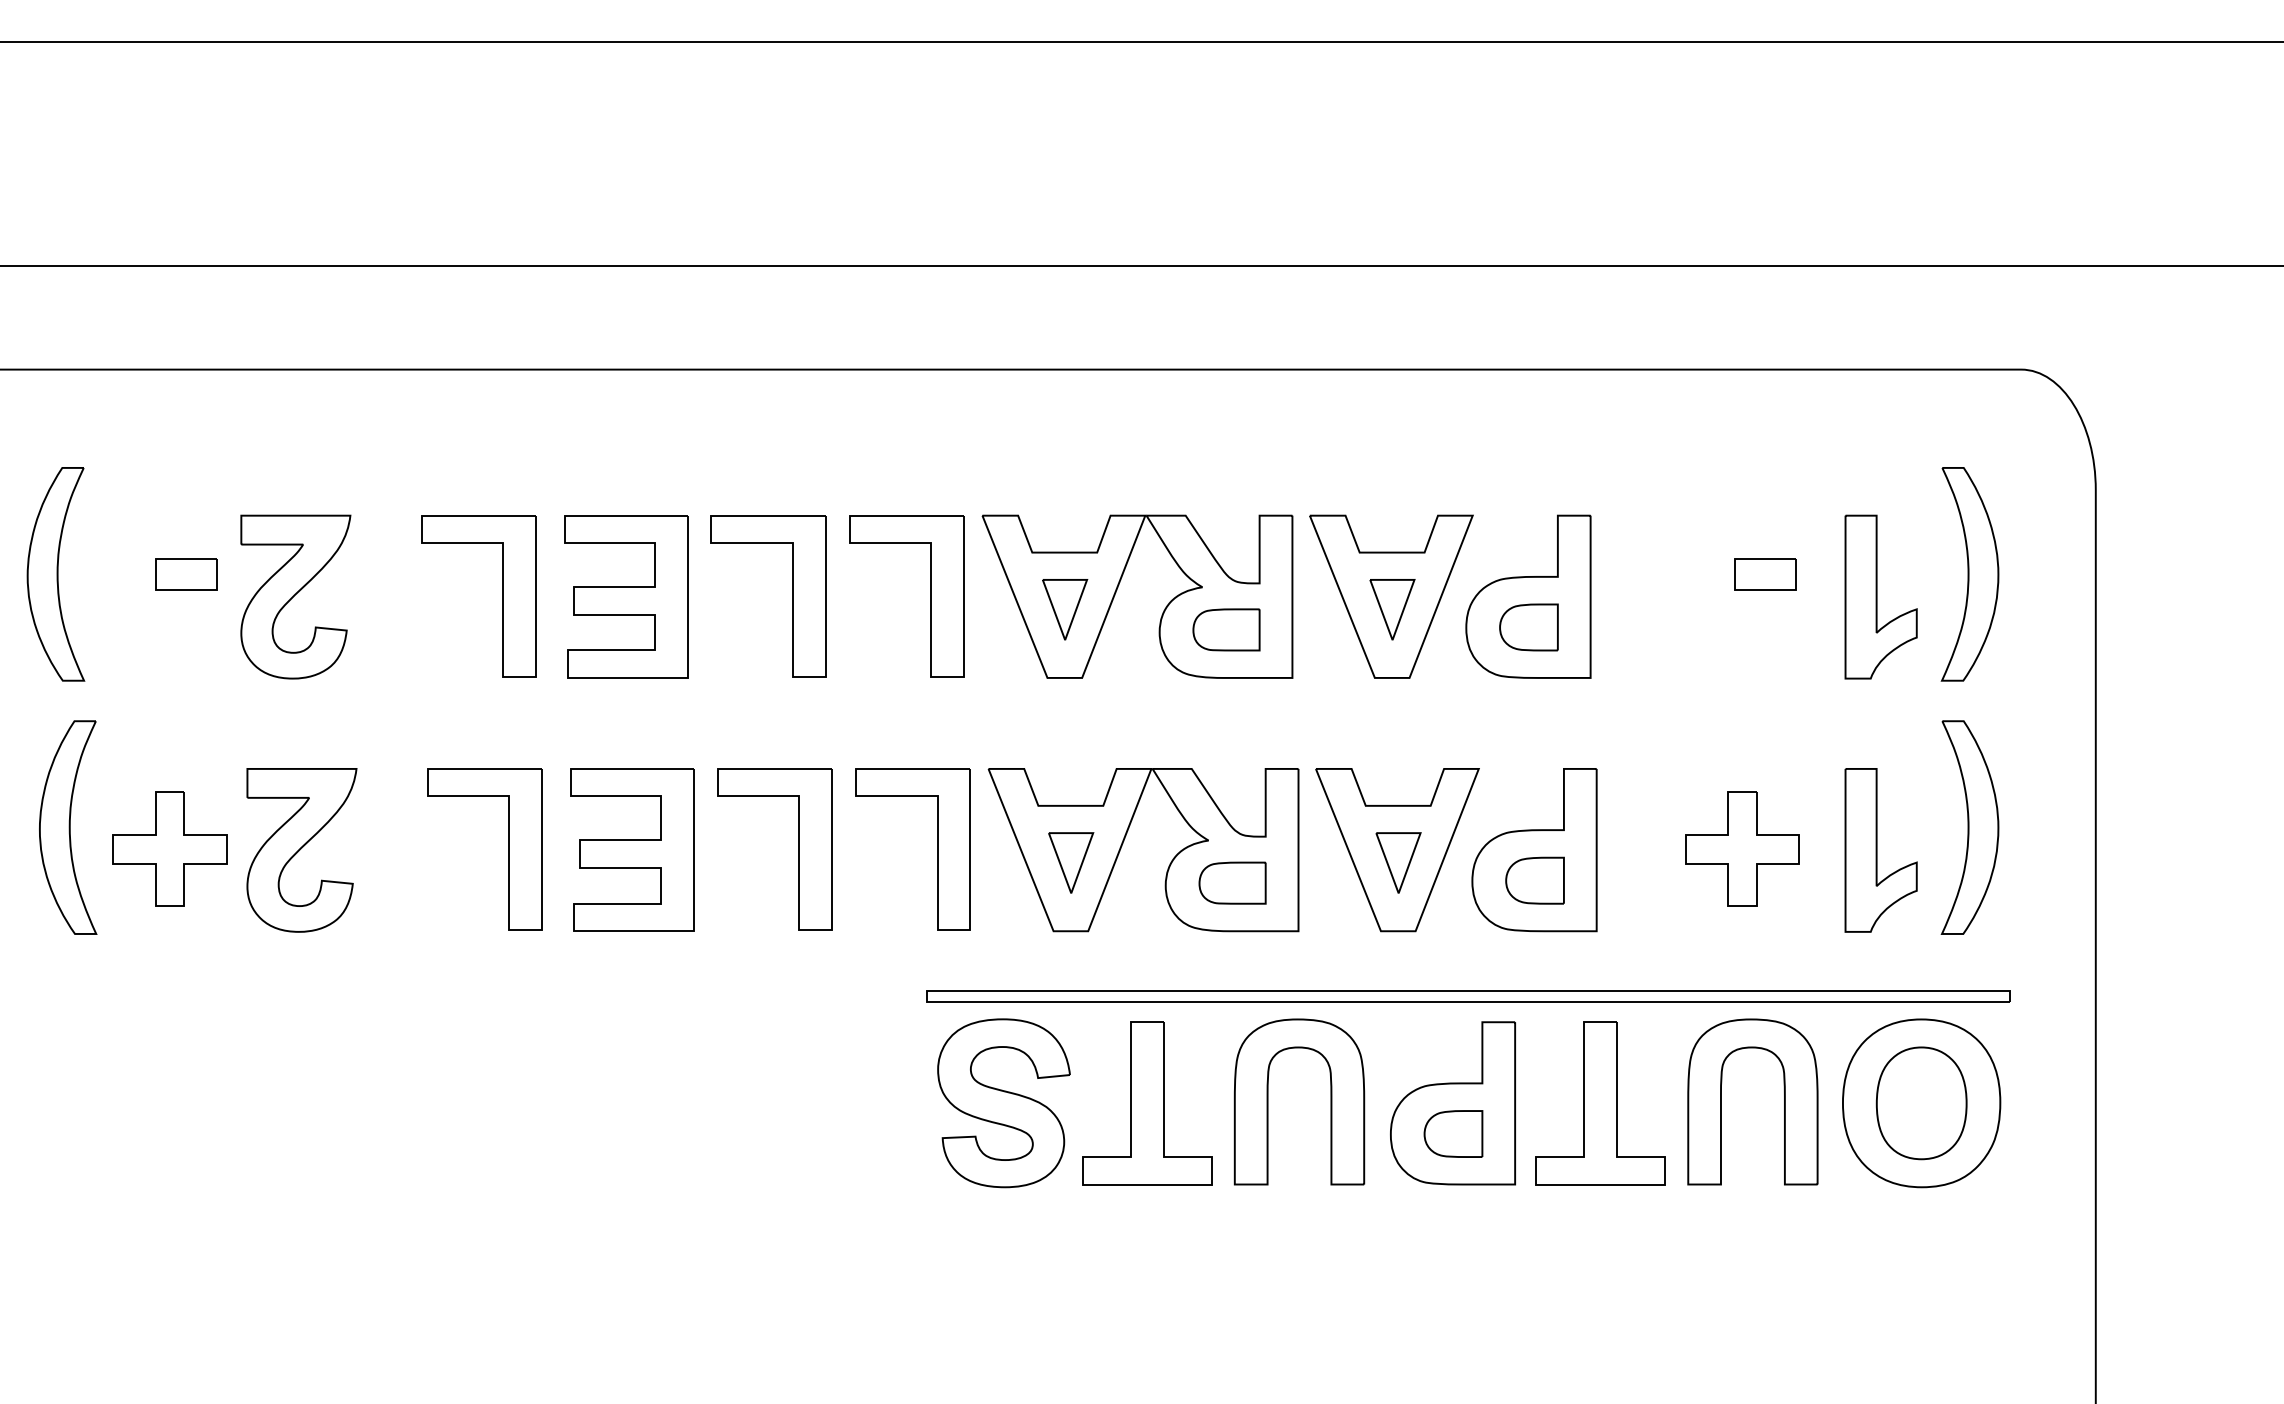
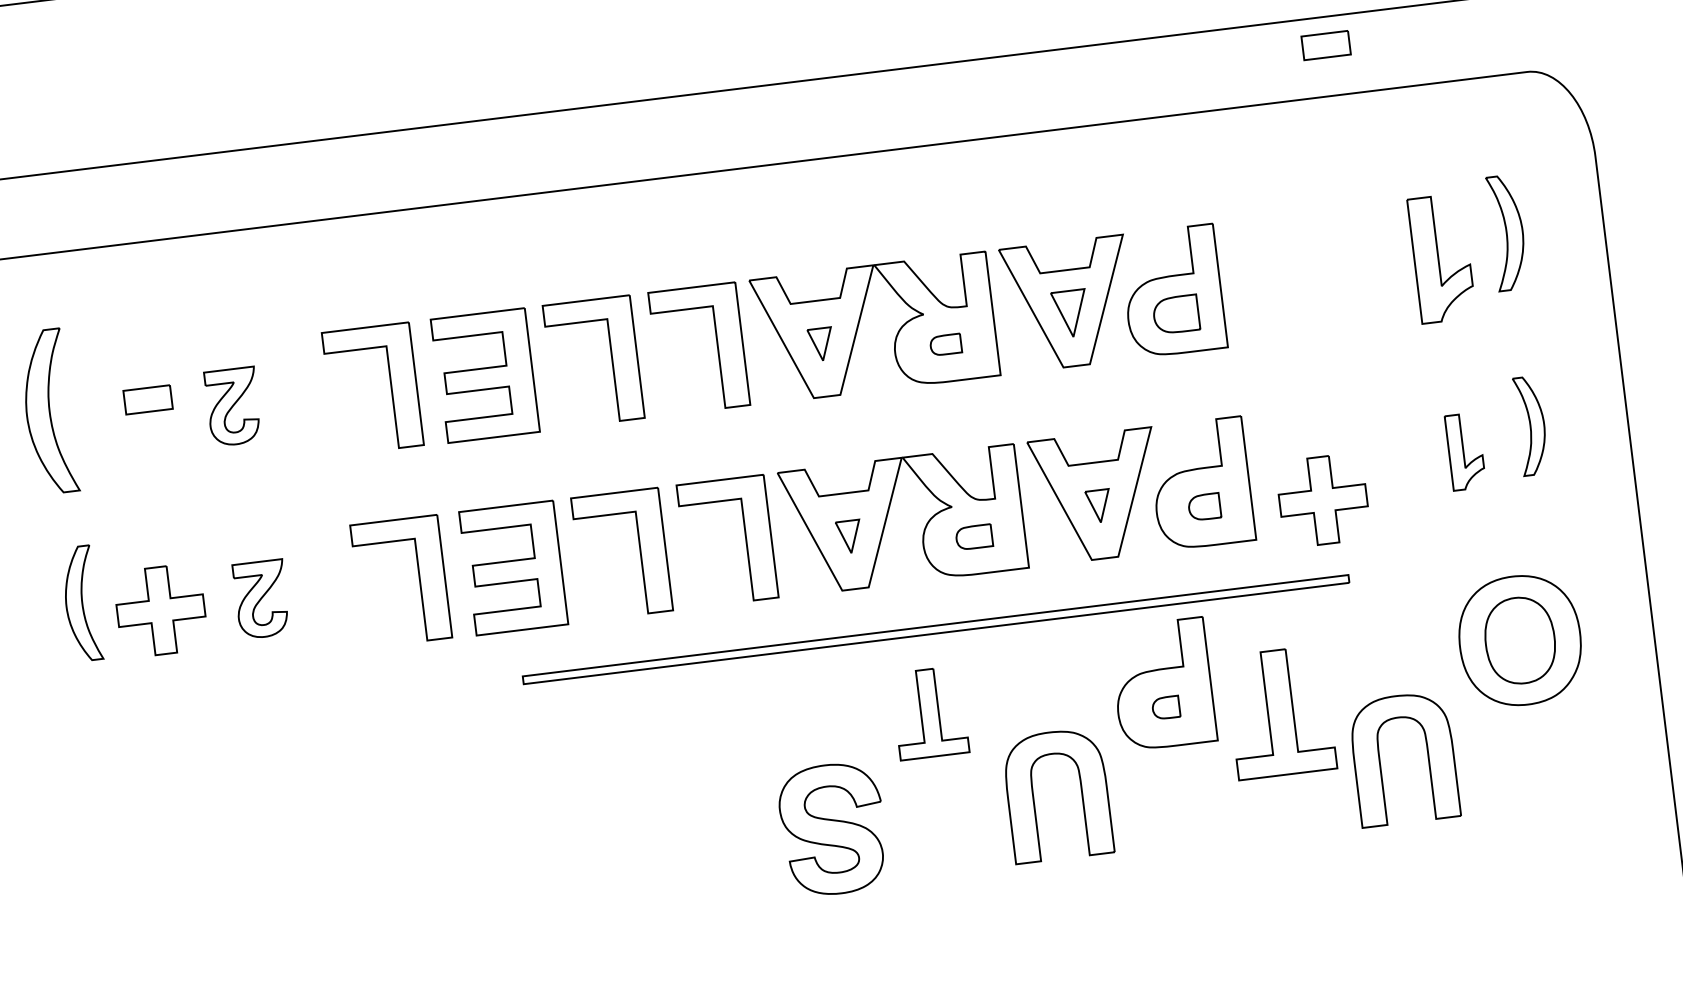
part: (1765, 574) -> (1326, 45), moved
part: (1969, 574) -> (1507, 233), size x0.7
part: (295, 596) -> (233, 406), size x0.6
part: (1065, 609) -> (821, 344), size x0.7
part: (1226, 629) -> (945, 344), size x0.6
part: (68, 827) -> (81, 603), size x0.7
part: (1969, 827) -> (1530, 425), size x0.6
part: (1742, 848) -> (1323, 500), moved
part: (301, 850) -> (261, 599), size x0.6
part: (1880, 850) -> (1465, 451), size x0.6
part: (1071, 862) -> (849, 536), size x0.7
part: (1398, 862) -> (1098, 505), size x0.7
part: (1534, 880) -> (1204, 506), size x0.7
part: (1232, 882) -> (974, 536), size x0.7
part: (1468, 996) -> (936, 629), moved
part: (1268, 1101) -> (1034, 797), moved
part: (1721, 1101) -> (1380, 761), moved
part: (1003, 1103) -> (832, 829), moved
part: (1147, 1103) -> (930, 713), size x0.7
part: (1600, 1103) -> (1280, 712), moved
part: (1453, 1133) -> (1166, 707), size x0.6

